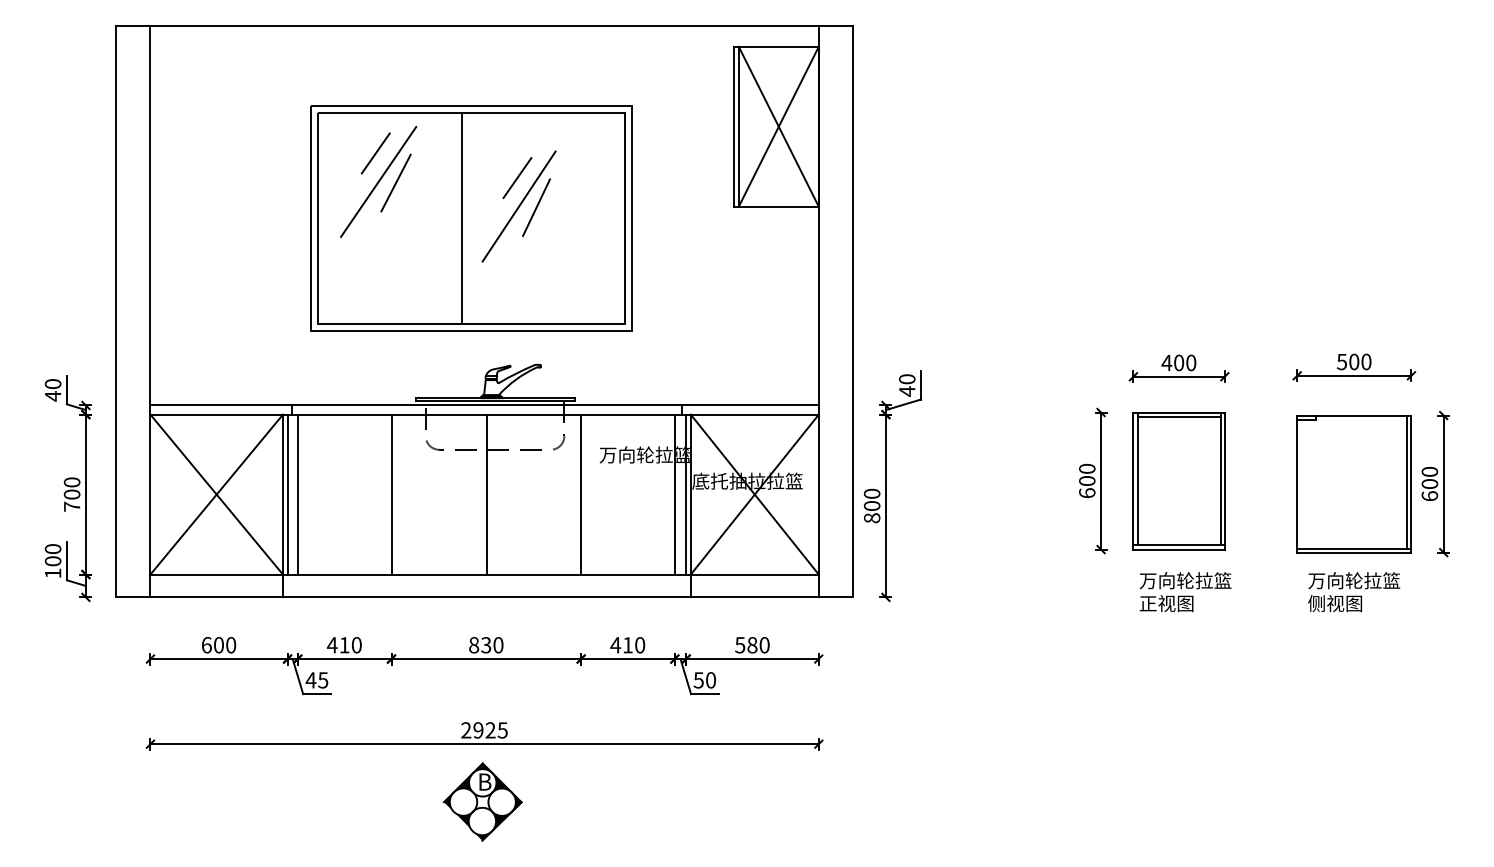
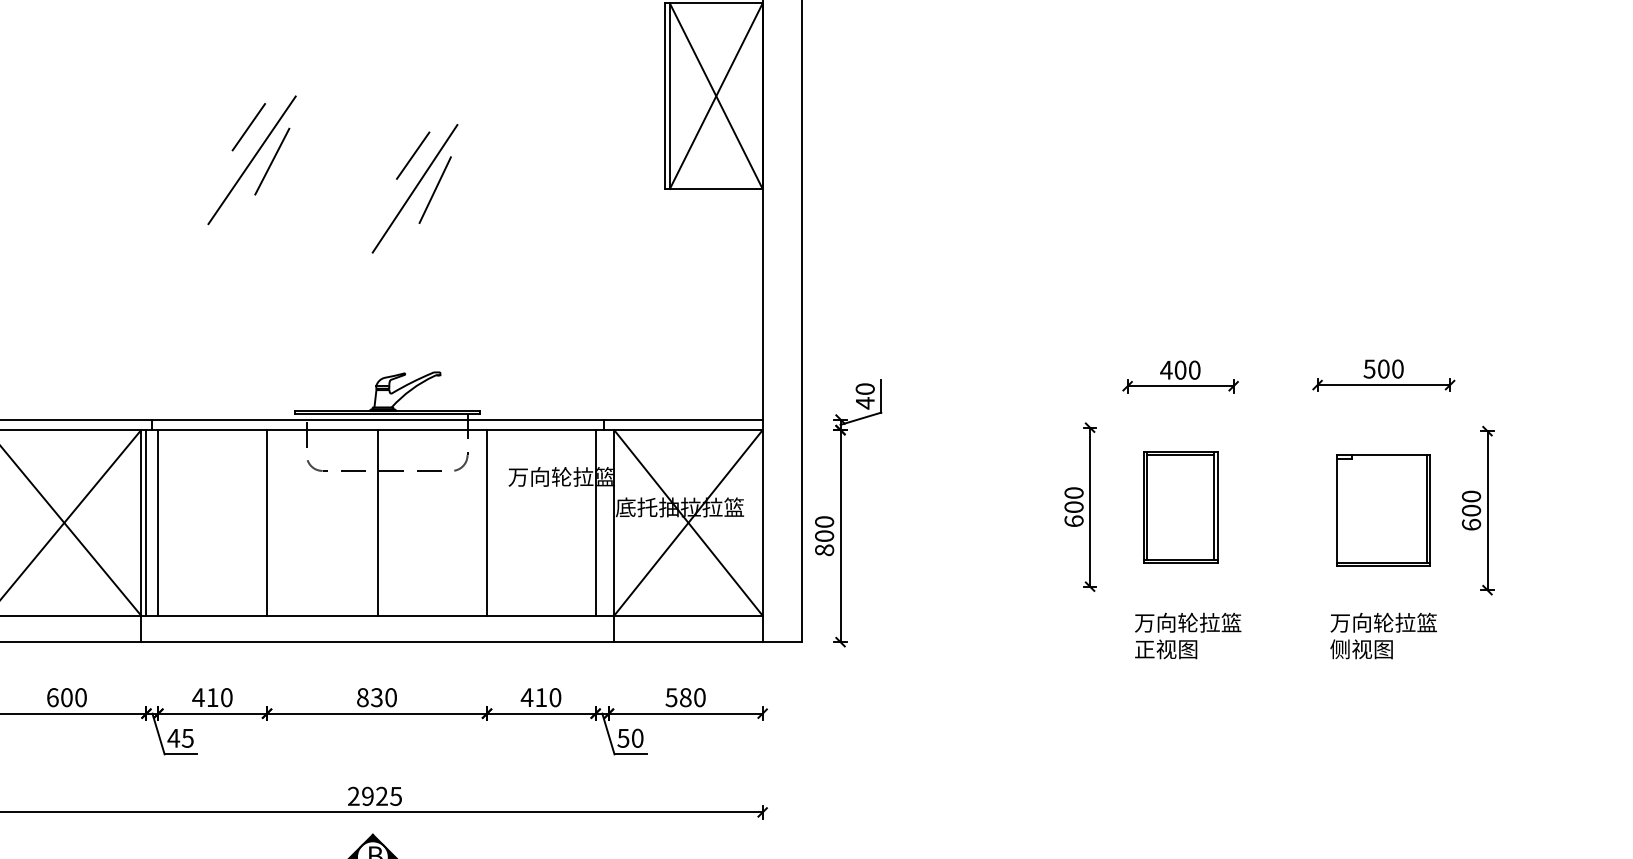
part: (471, 218) -> (359, 202), removed
part: (1178, 481) -> (1179, 507), size x0.7
part: (1353, 484) -> (1382, 511), size x0.7
line: (686, 494) -> (609, 522), removed

